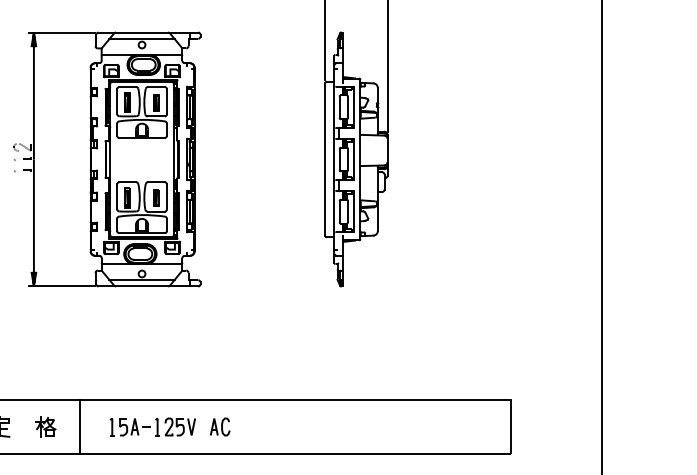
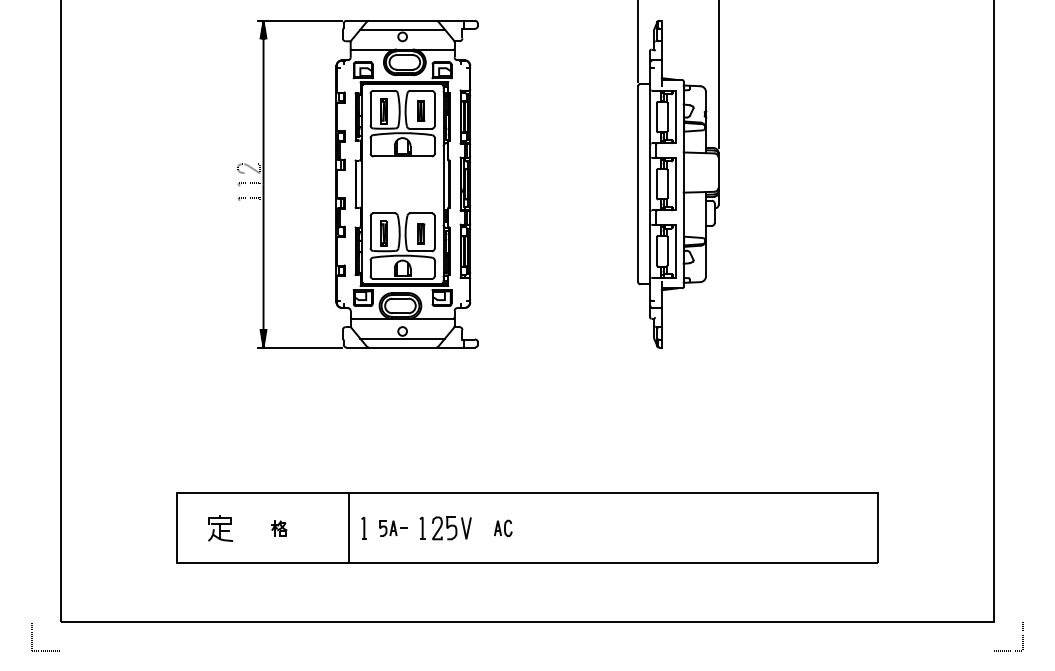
part: (46, 427) -> (279, 528), size x0.6
line: (80, 427) -> (349, 528), moved
part: (134, 427) -> (393, 528), size x0.7
part: (220, 427) -> (503, 528), size x0.7

